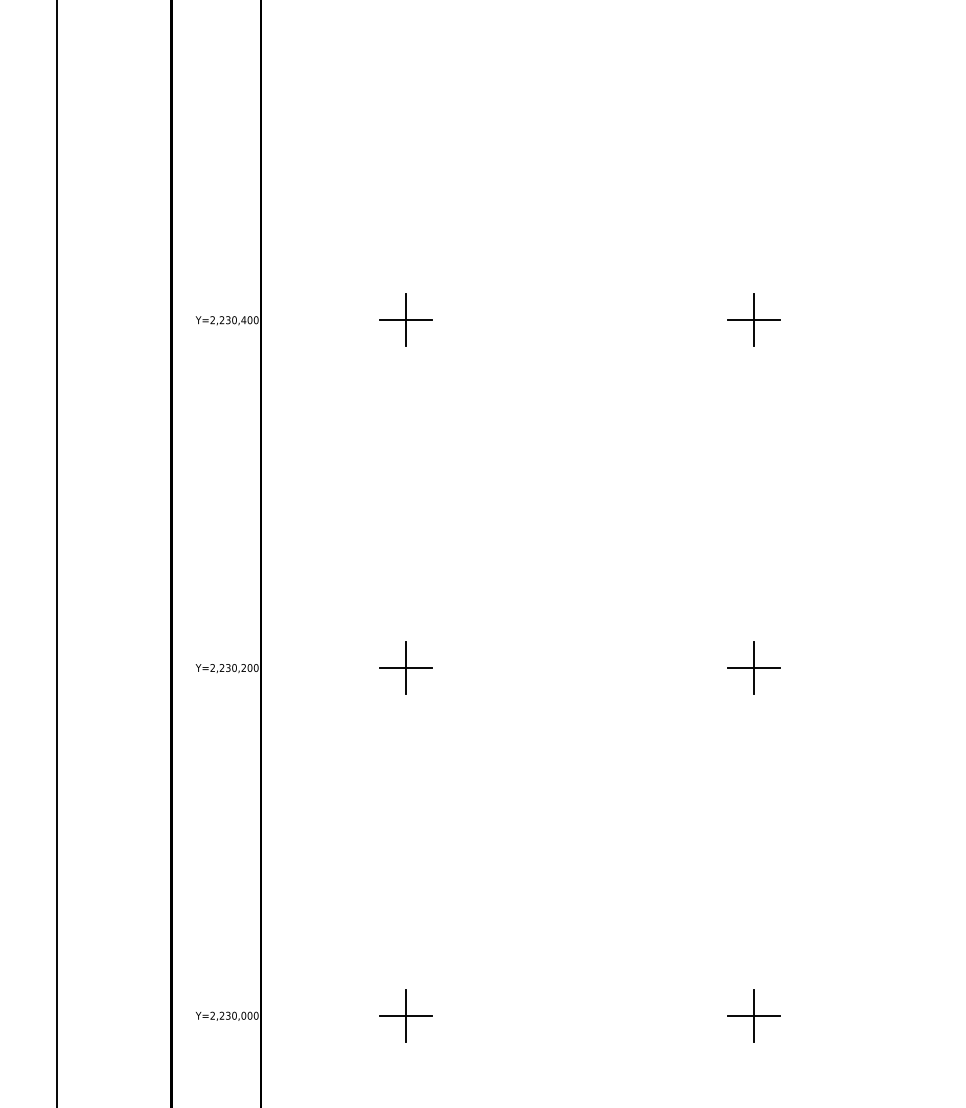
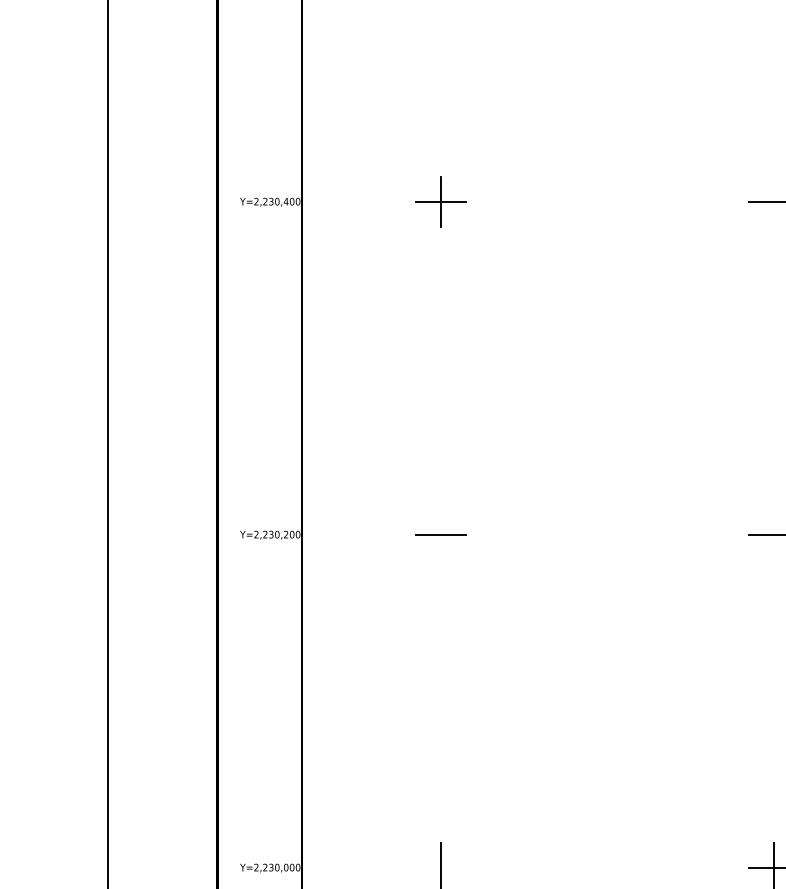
line: (753, 320) -> (774, 201), removed
line: (405, 667) -> (440, 534), removed
line: (753, 667) -> (774, 534), removed
line: (405, 1015) -> (440, 867), removed

